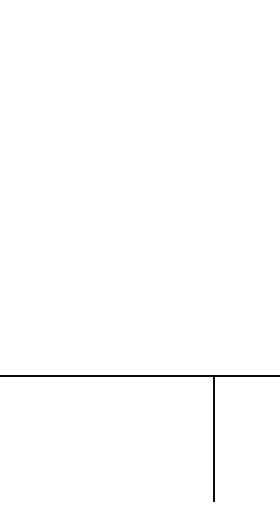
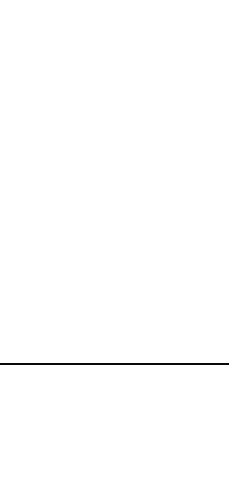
line: (213, 438) -> (202, 426), removed

